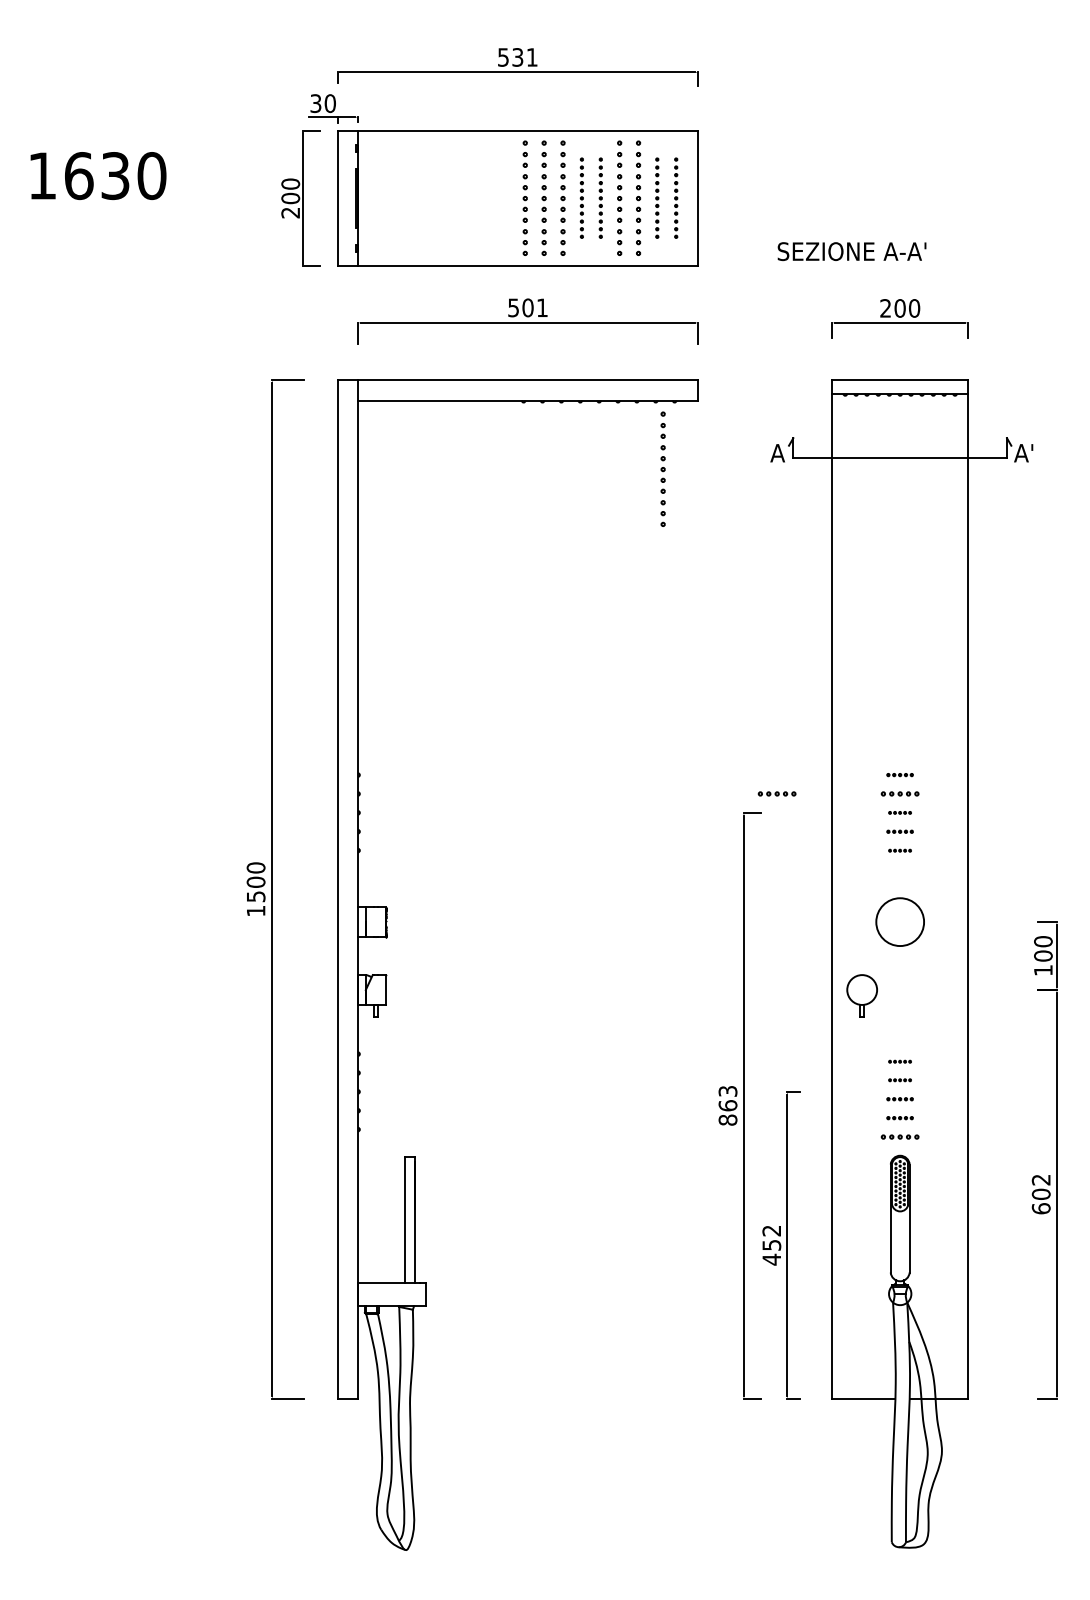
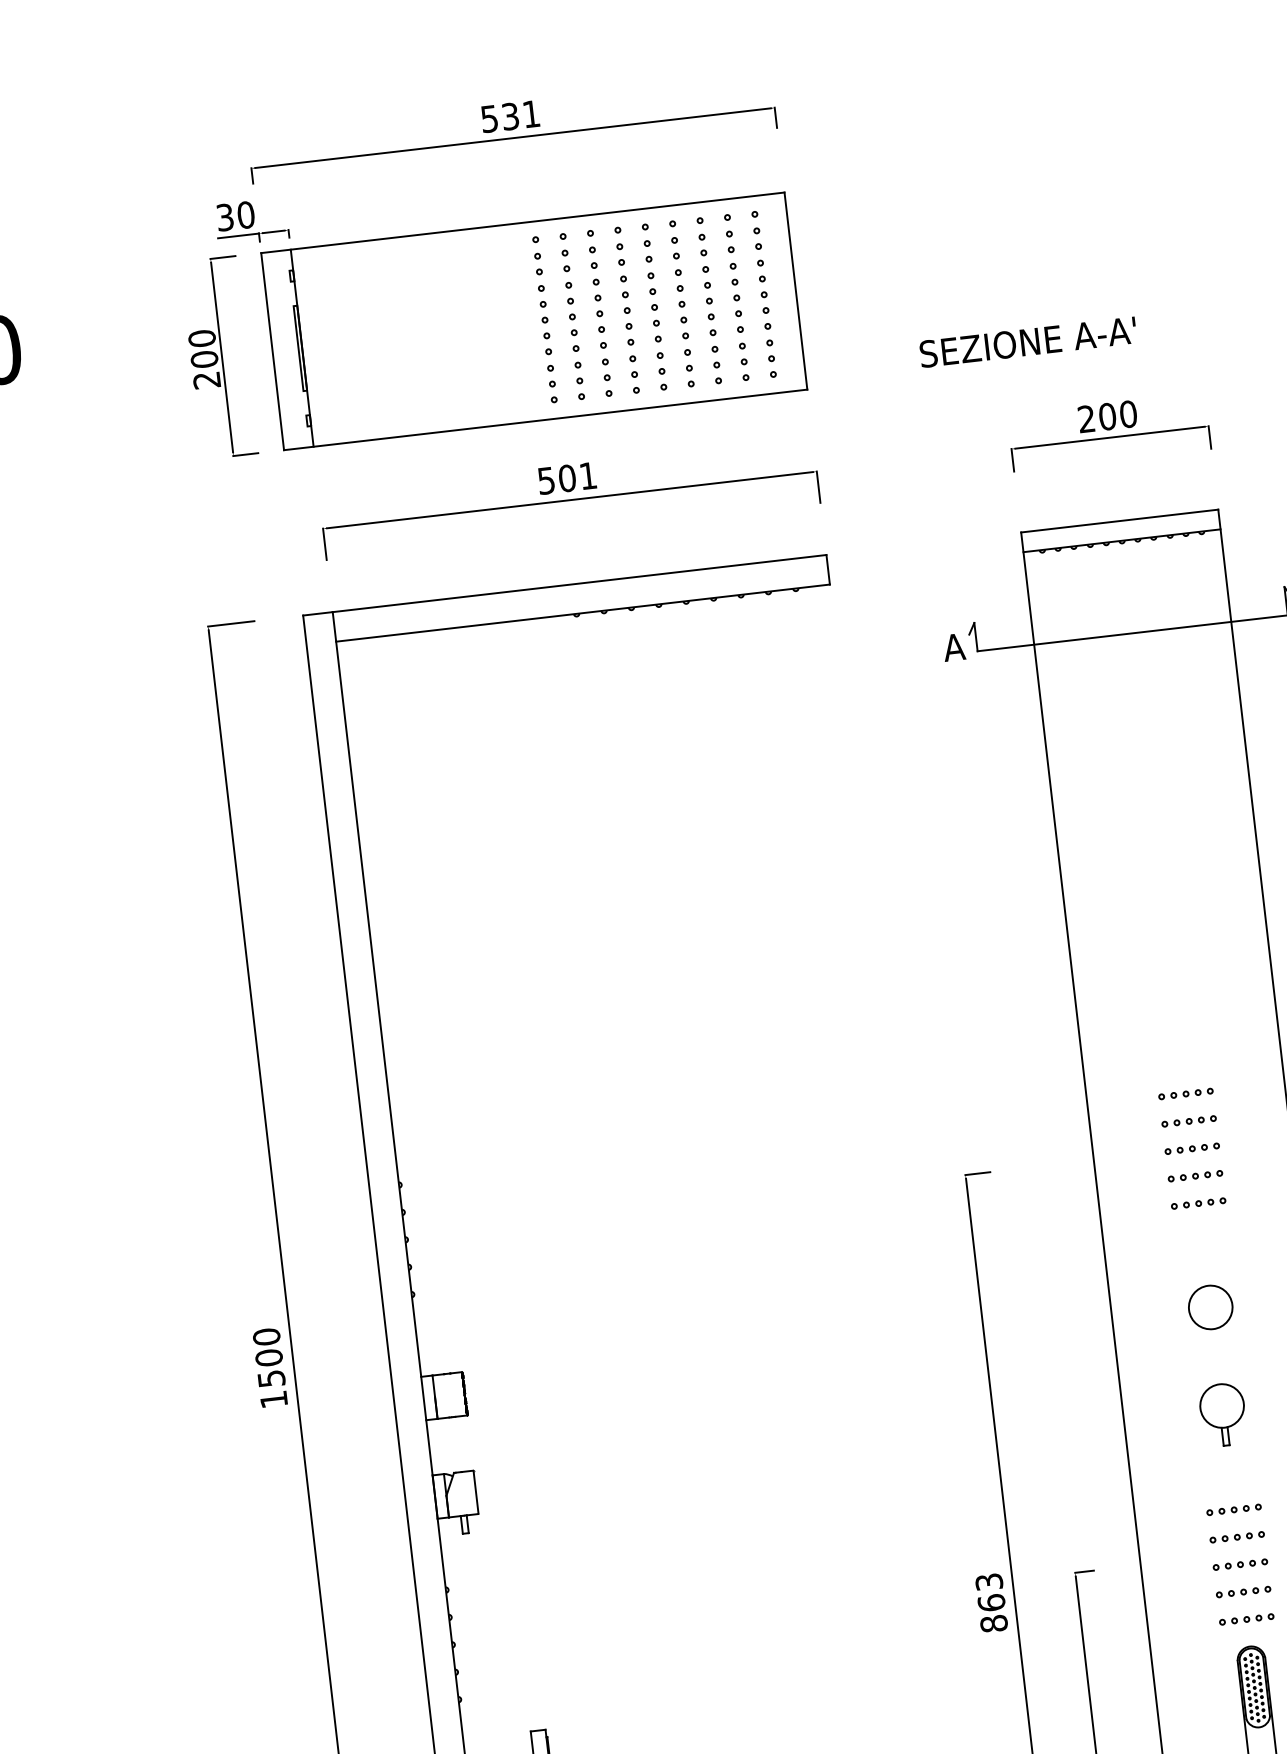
part: (581, 197) -> (626, 309), size x1.43
part: (600, 197) -> (654, 305), size x1.43
part: (656, 197) -> (735, 296), size x1.43
part: (675, 197) -> (762, 293), size x1.43
part: (662, 468) -> (789, 688), removed
part: (899, 774) -> (1184, 1093), size x1.43
part: (776, 793) -> (1009, 1141), removed
part: (899, 812) -> (1191, 1148), size x1.67
part: (899, 831) -> (1194, 1176), size x1.43
part: (899, 850) -> (1197, 1203), size x1.67
circle: (900, 922) -> (1211, 1307), size x0.62
part: (861, 995) -> (1222, 1414), moved
part: (899, 1061) -> (1233, 1509), size x1.67
part: (899, 1079) -> (1236, 1536), size x1.67
part: (899, 1098) -> (1239, 1563), size x1.43
part: (899, 1117) -> (1242, 1591), size x1.43

